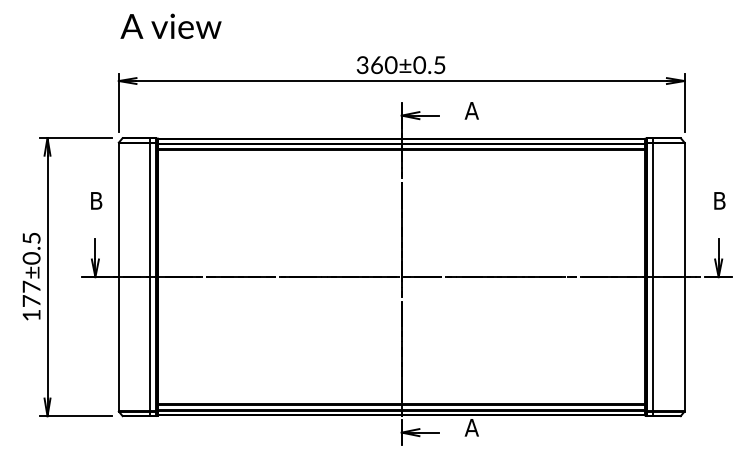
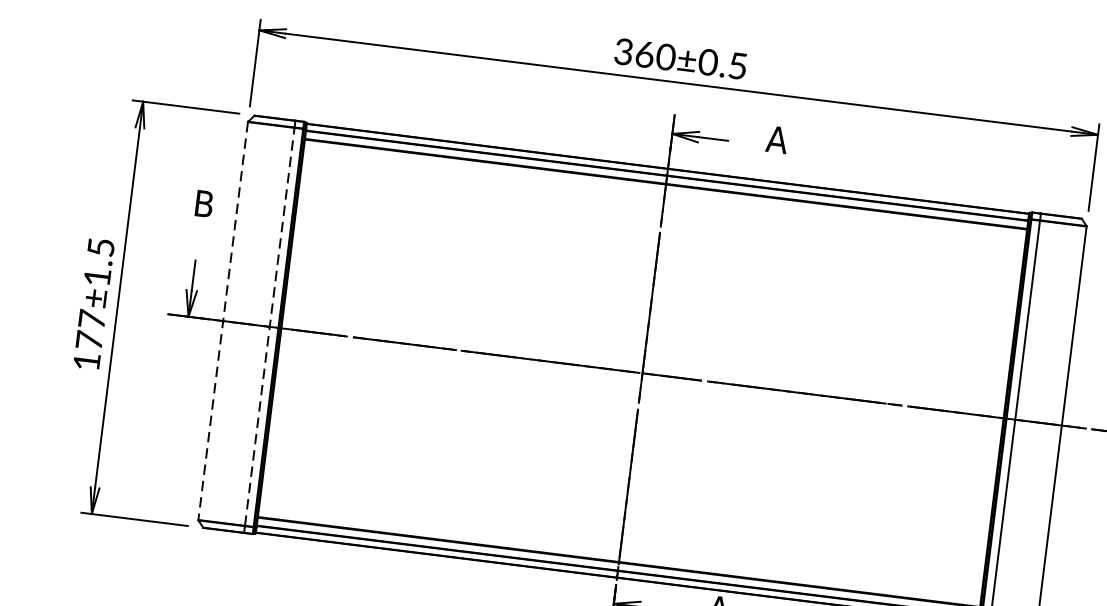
text: (31, 258) -> (97, 277), 177±0.5 -> 177±1.5
line: (150, 276) -> (270, 325), solid -> dashed
line: (118, 277) -> (222, 321), solid -> dashed

